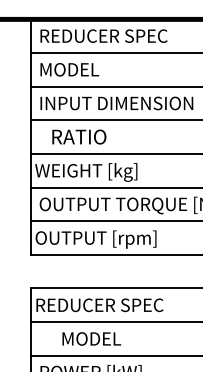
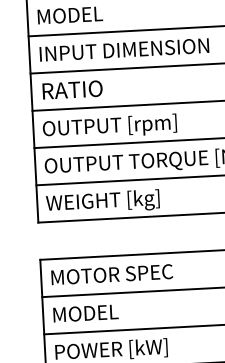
text: (79, 136) -> (72, 89), moved
text: (97, 172) -> (106, 127), WEIGHT [kg] -> OUTPUT [rpm]
text: (95, 239) -> (108, 201), OUTPUT [rpm] -> WEIGHT [kg]
text: (99, 305) -> (116, 274), REDUCER SPEC -> MOTOR SPEC
text: (91, 338) -> (85, 312), moved

